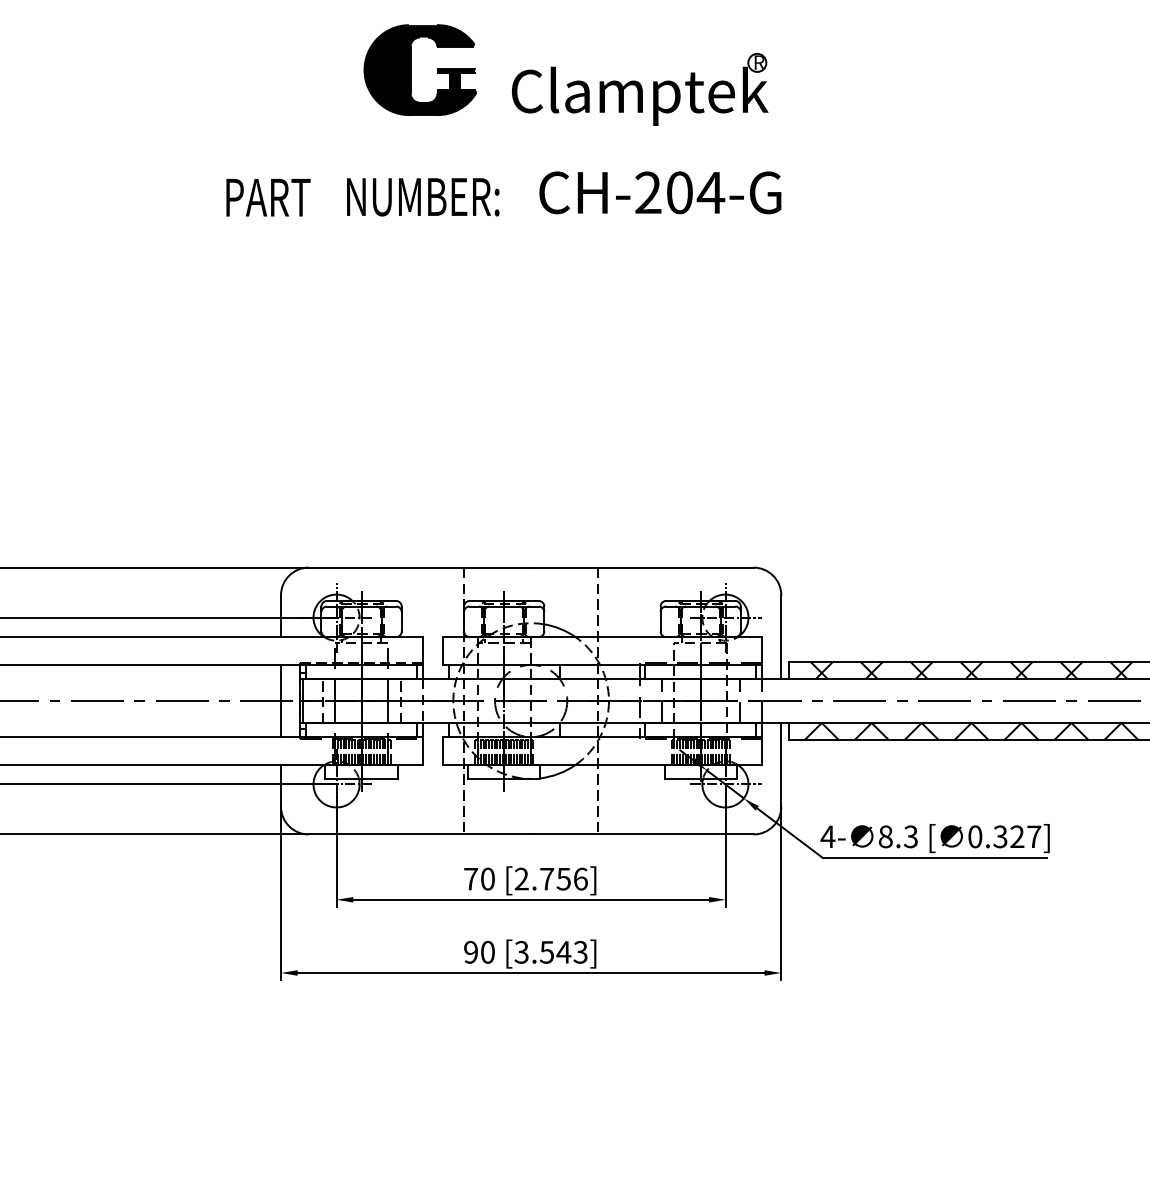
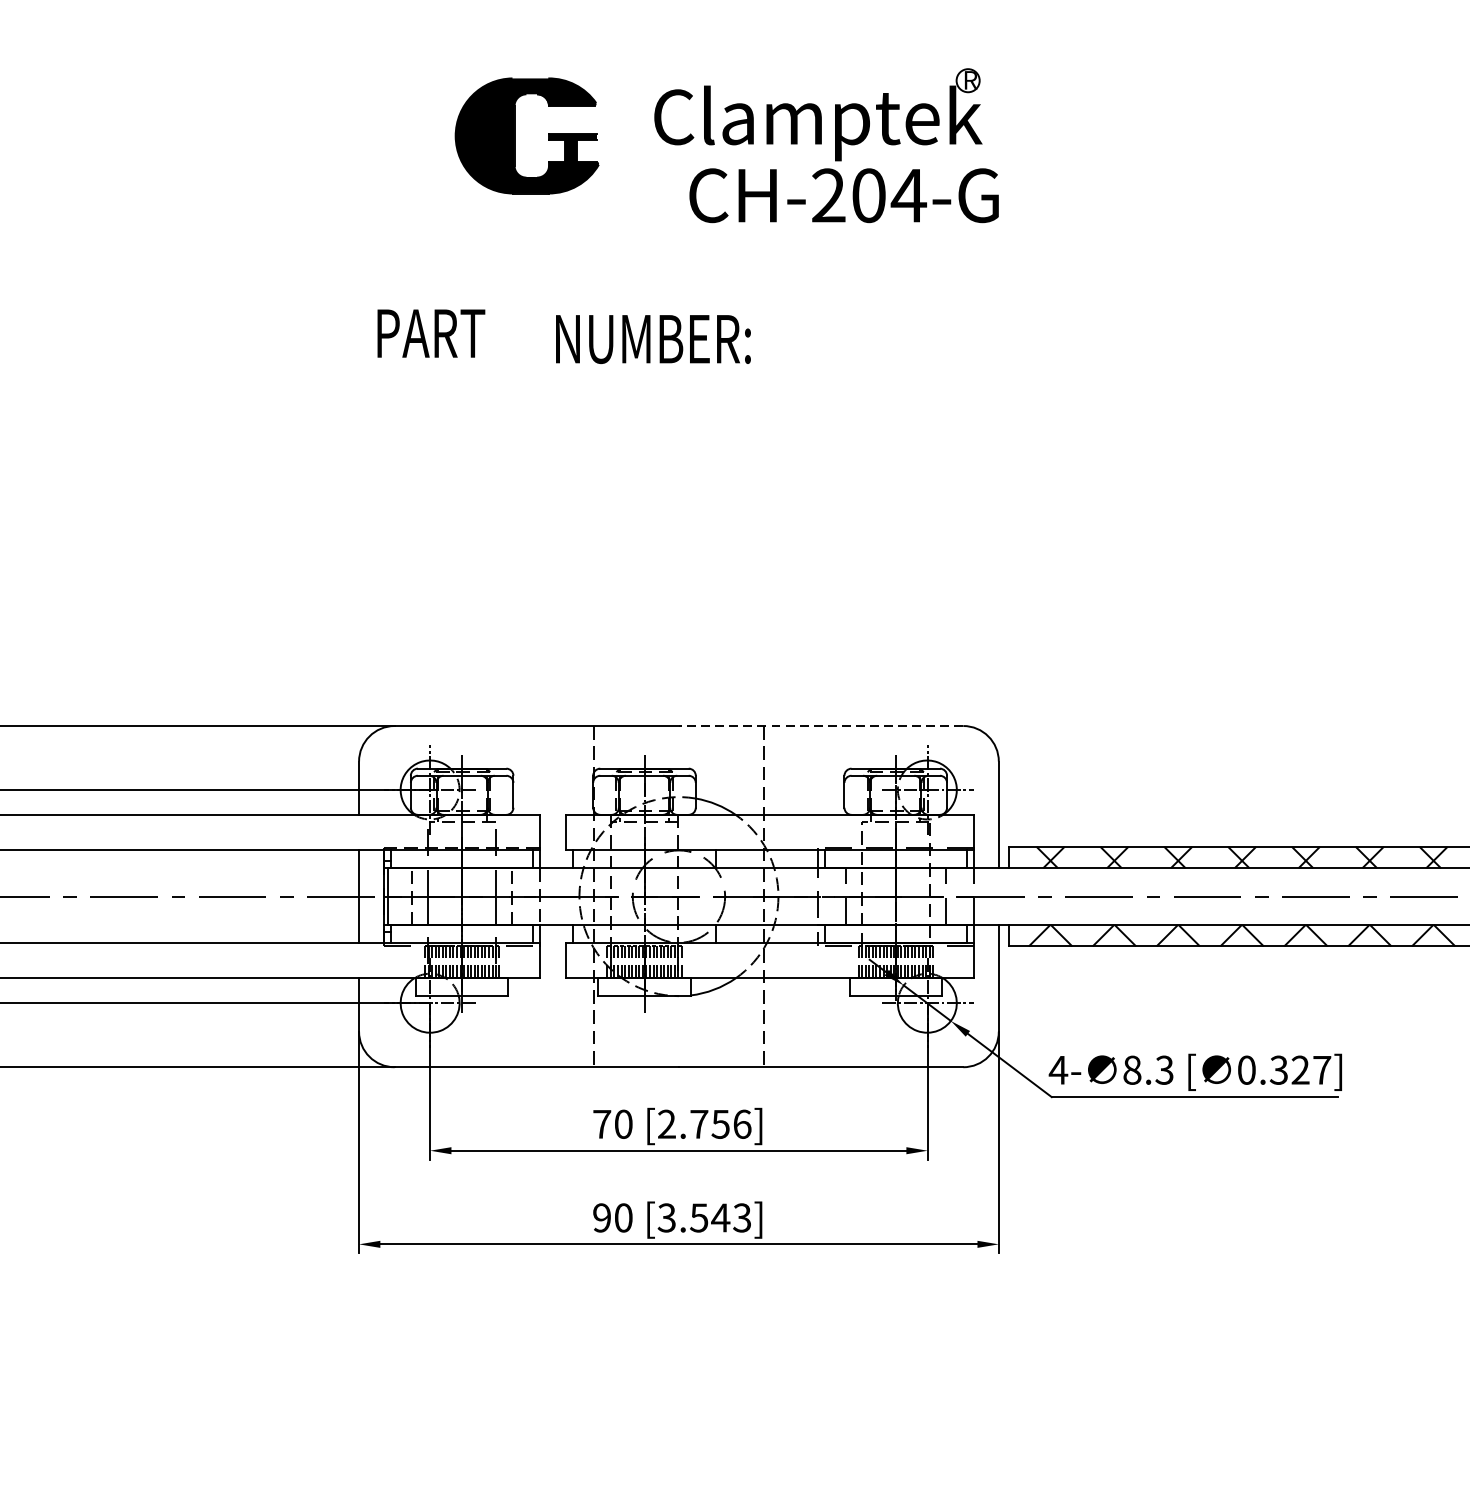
part: (411, 69) -> (515, 135), moved
text: (660, 192) -> (844, 195), moved
text: (268, 197) -> (431, 333), moved
text: (423, 197) -> (653, 339), moved
line: (641, 567) -> (820, 725), solid -> dashed

